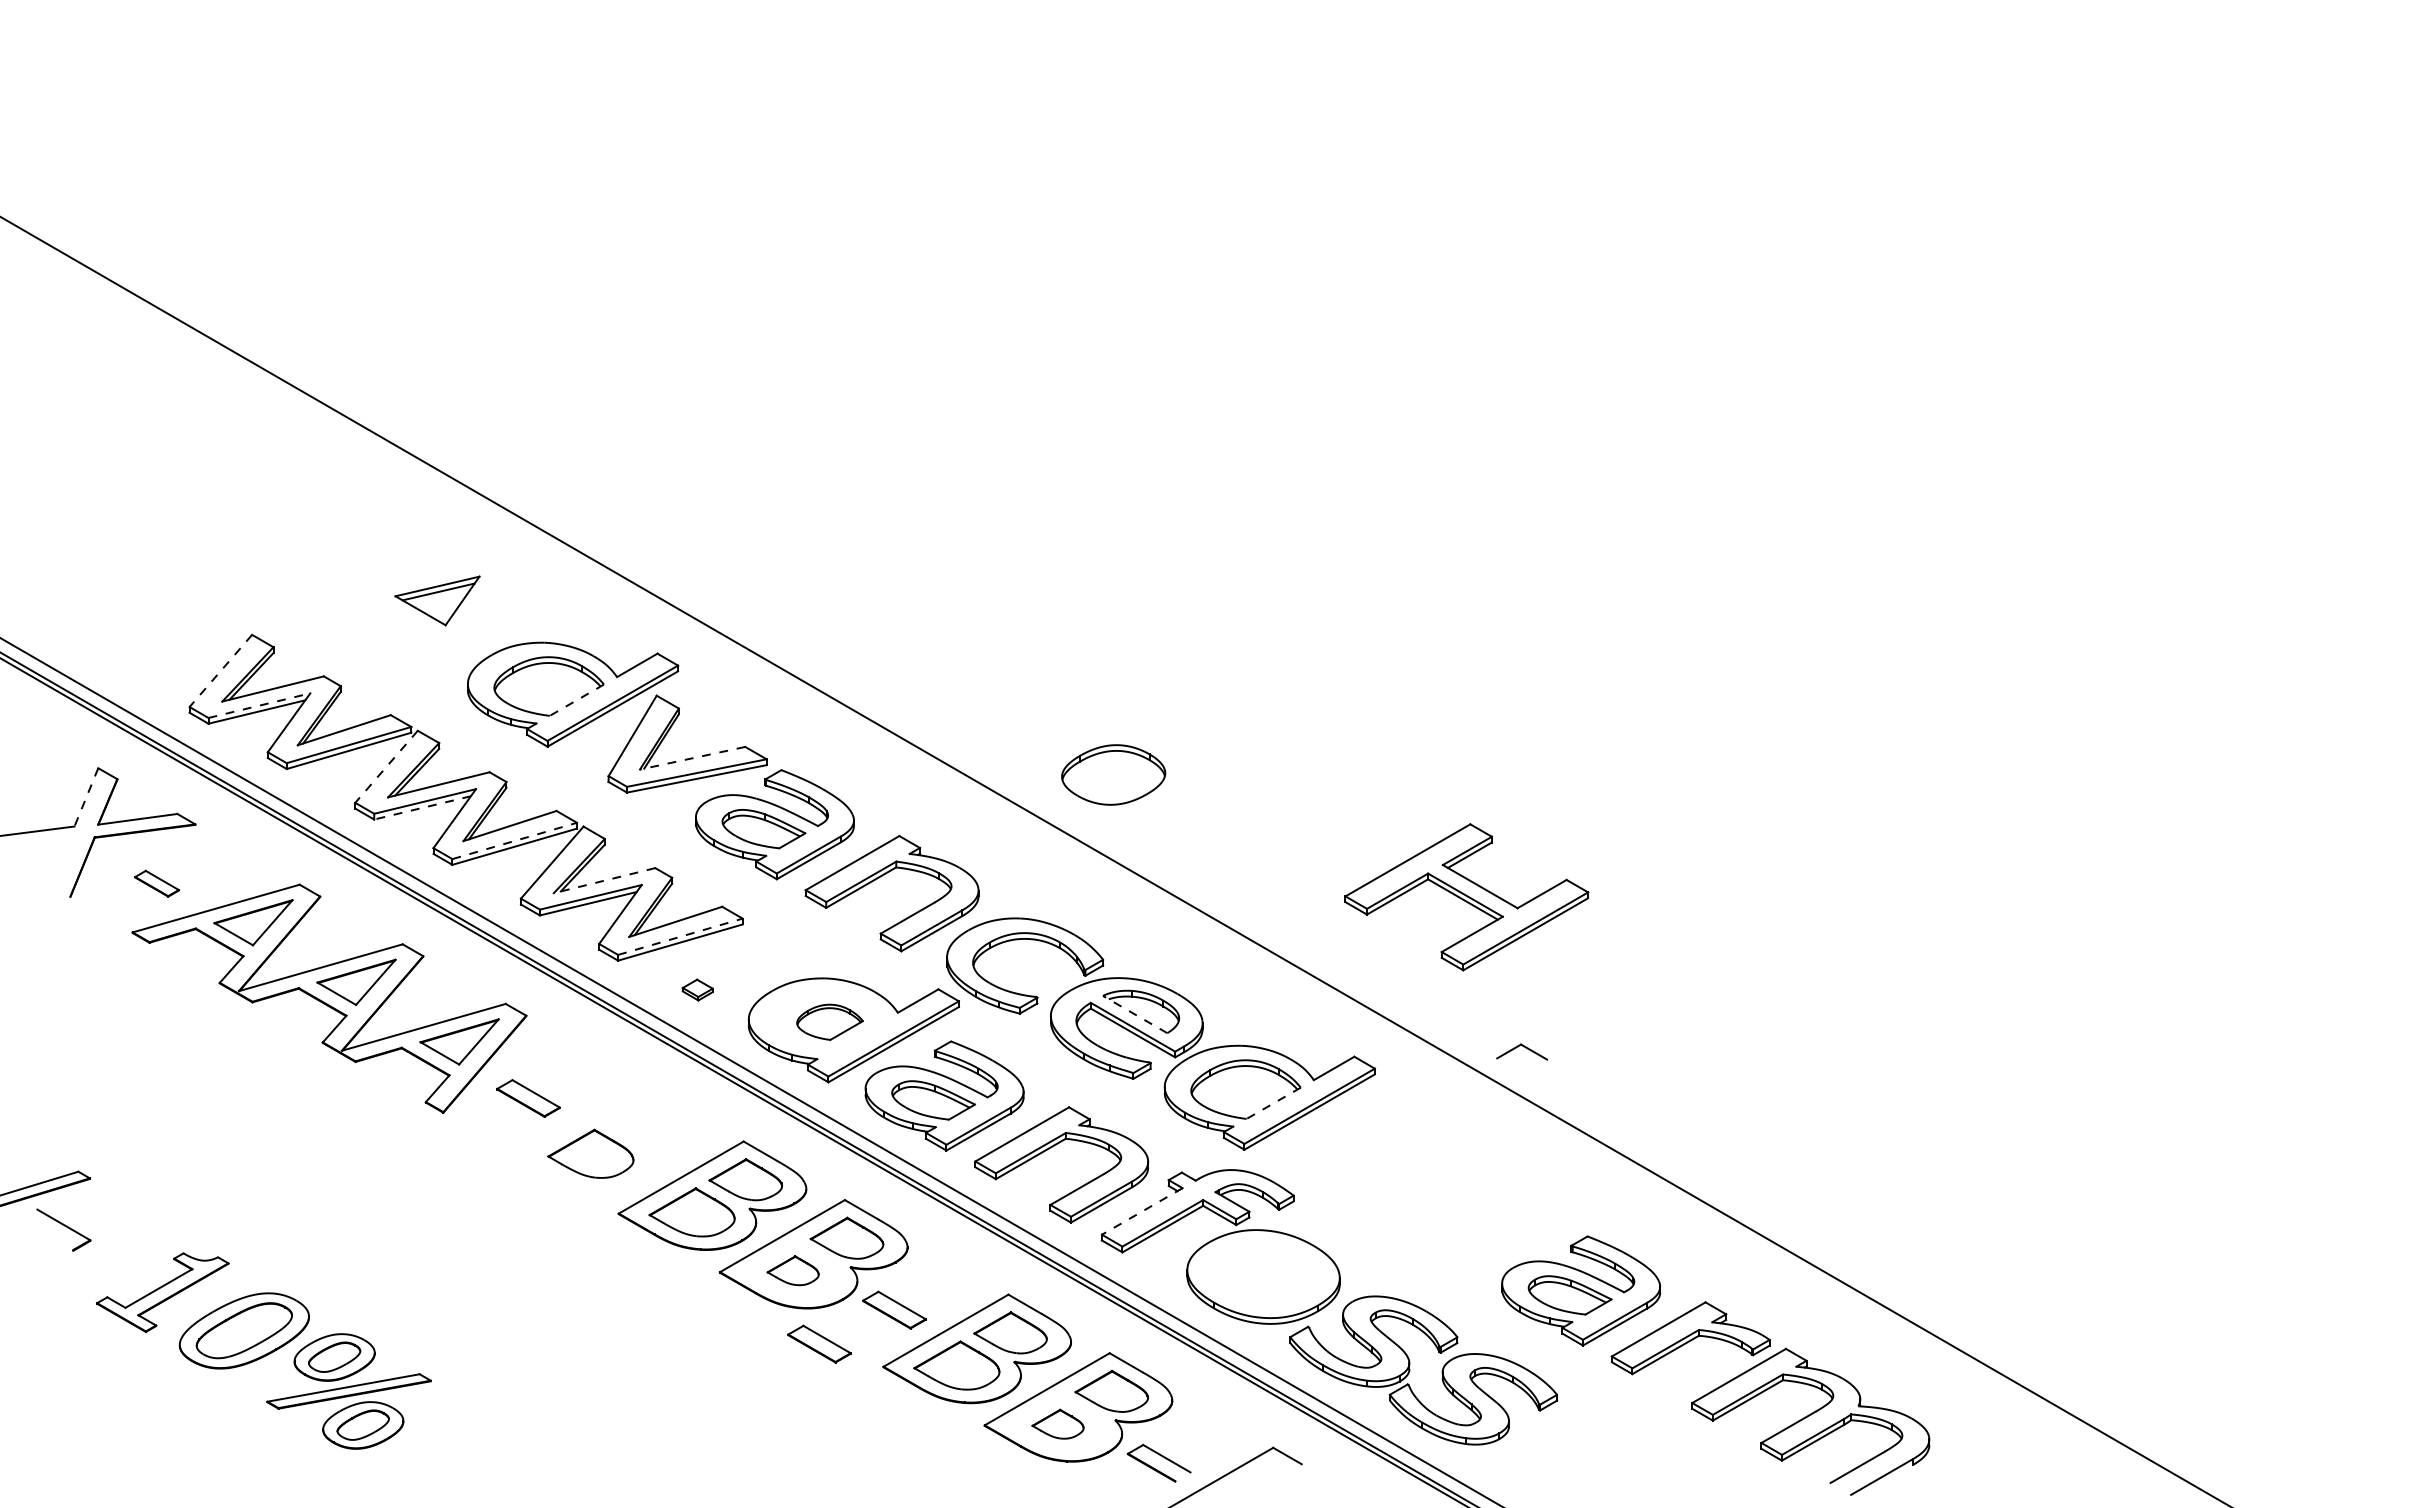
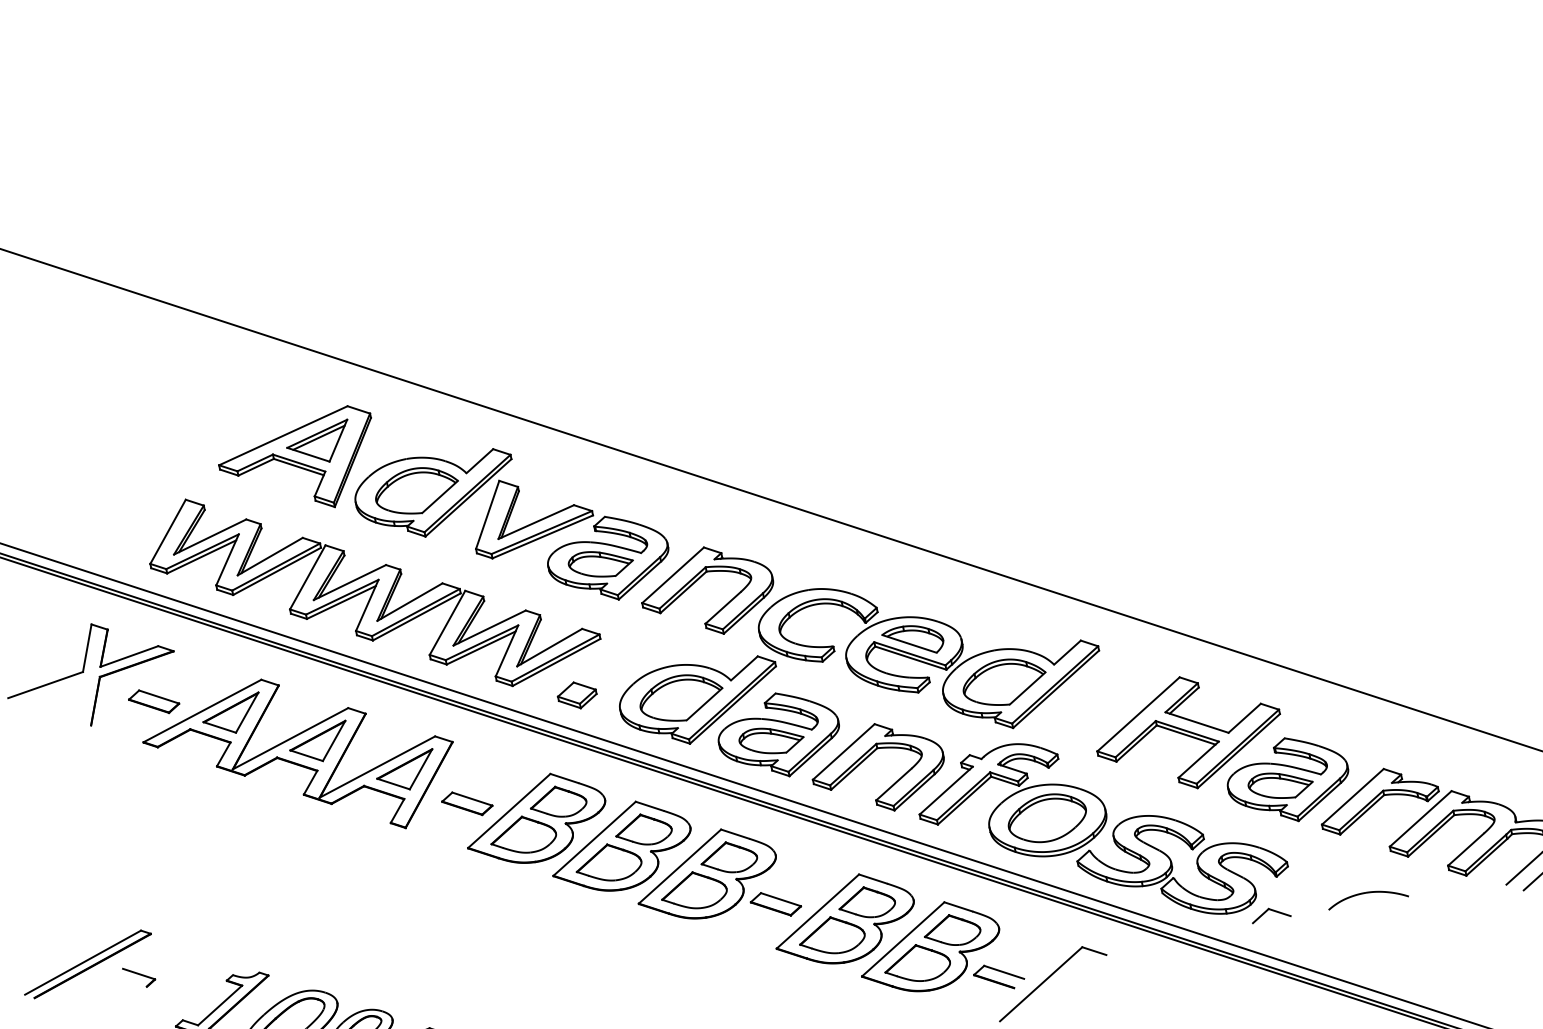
part: (407, 621) -> (300, 464), added
line: (220, 670) -> (167, 531), dashed -> solid
line: (576, 700) -> (439, 497), dashed -> solid
line: (259, 705) -> (202, 551), dashed -> solid
line: (692, 758) -> (536, 522), dashed -> solid
line: (386, 766) -> (307, 577), dashed -> solid
part: (1113, 774) -> (1047, 817), moved
line: (86, 797) -> (87, 648), dashed -> solid
line: (422, 807) -> (341, 602), dashed -> solid
line: (514, 840) -> (415, 612), dashed -> solid
line: (604, 880) -> (489, 627), dashed -> solid
part: (156, 883) -> (153, 701), size x1.43
part: (1466, 897) -> (1188, 732), moved
line: (680, 936) -> (555, 657), dashed -> solid
part: (697, 989) -> (576, 694), size x1.67
line: (1134, 1014) -> (908, 643), dashed -> solid
part: (829, 1022) -> (681, 698), size x1.67
part: (1522, 1051) -> (1270, 913), moved
line: (1273, 1103) -> (1027, 688), dashed -> solid
part: (610, 1136) -> (534, 819), added
line: (1142, 1211) -> (946, 790), dashed -> solid
part: (64, 1230) -> (139, 976), size x0.71
part: (792, 1270) -> (693, 890), size x1.67
part: (819, 1343) -> (724, 941), removed
part: (1057, 1424) -> (916, 964), size x1.67
part: (1650, 1456) -> (1367, 893), added

